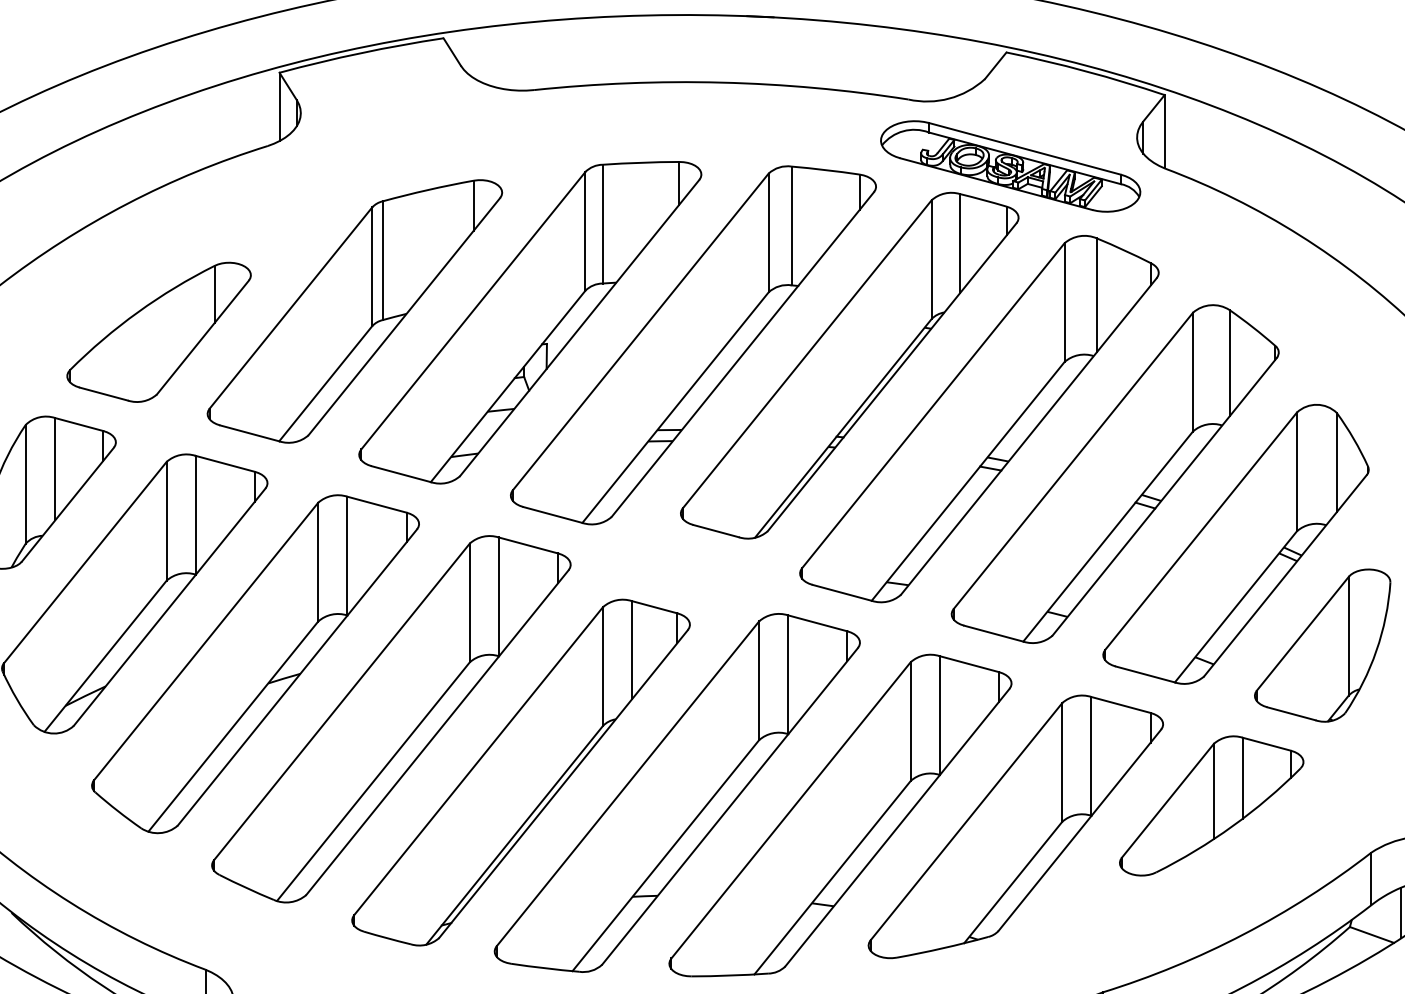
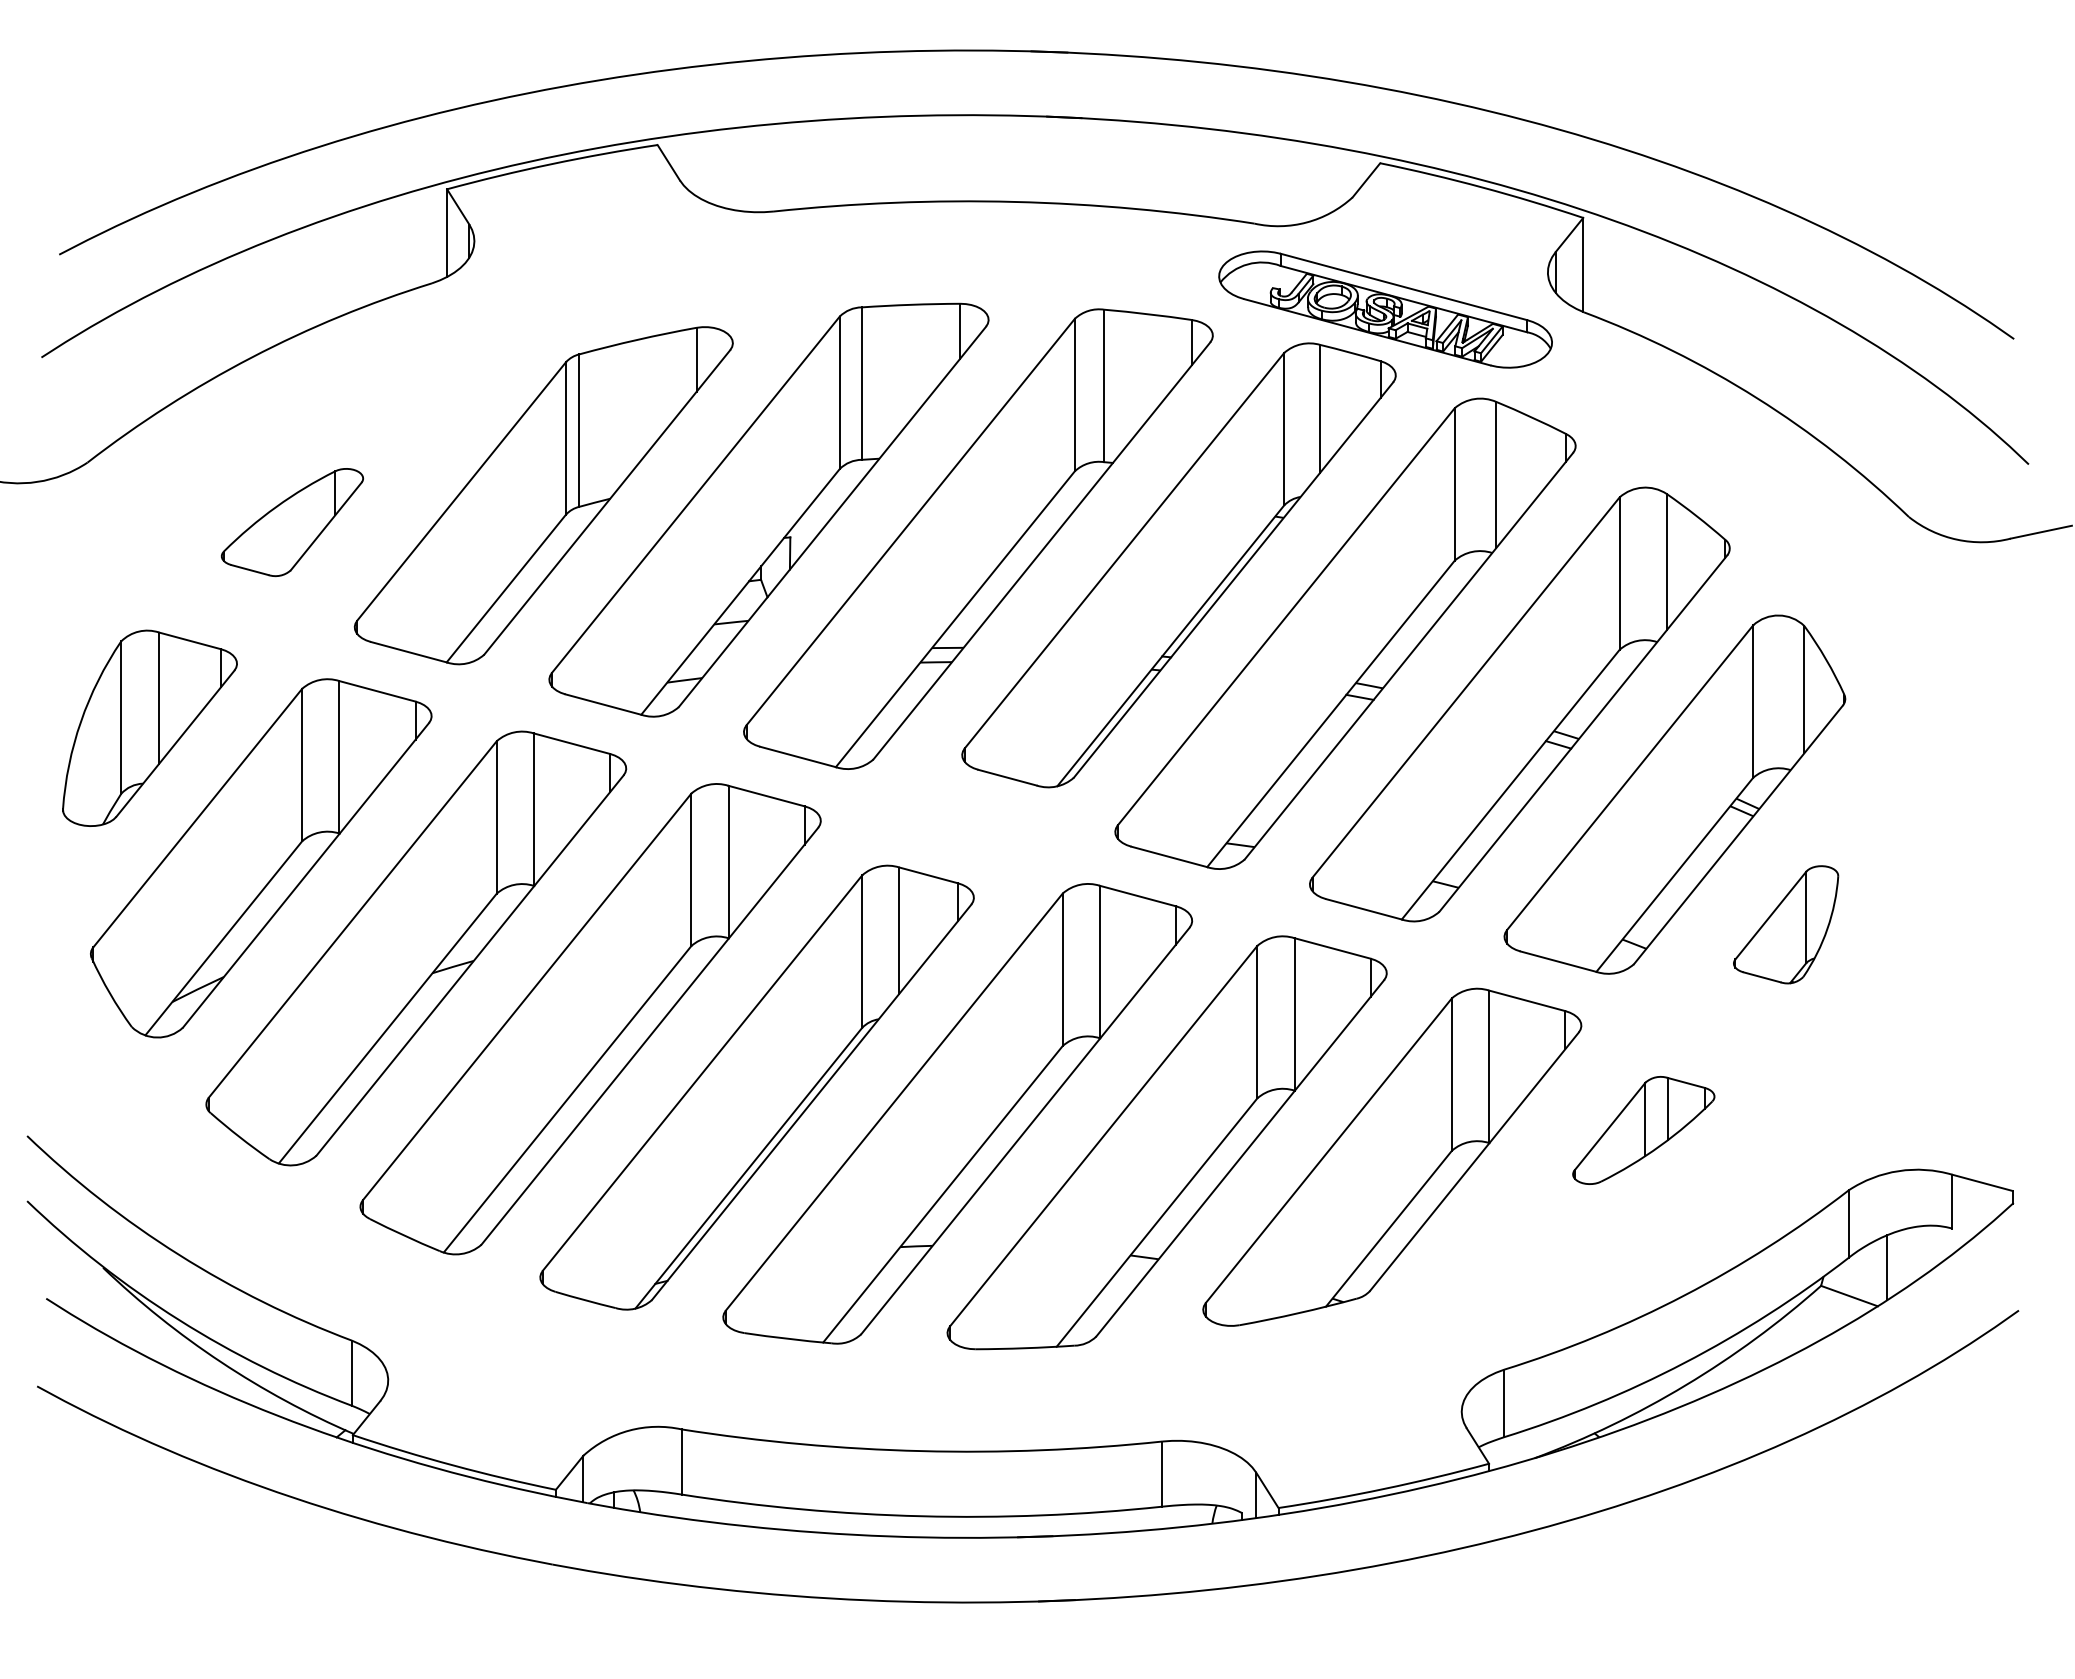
part: (159, 332) -> (292, 522), size x0.6
part: (1322, 645) -> (1785, 924), size x0.6
part: (1211, 805) -> (1643, 1130), size x0.6

